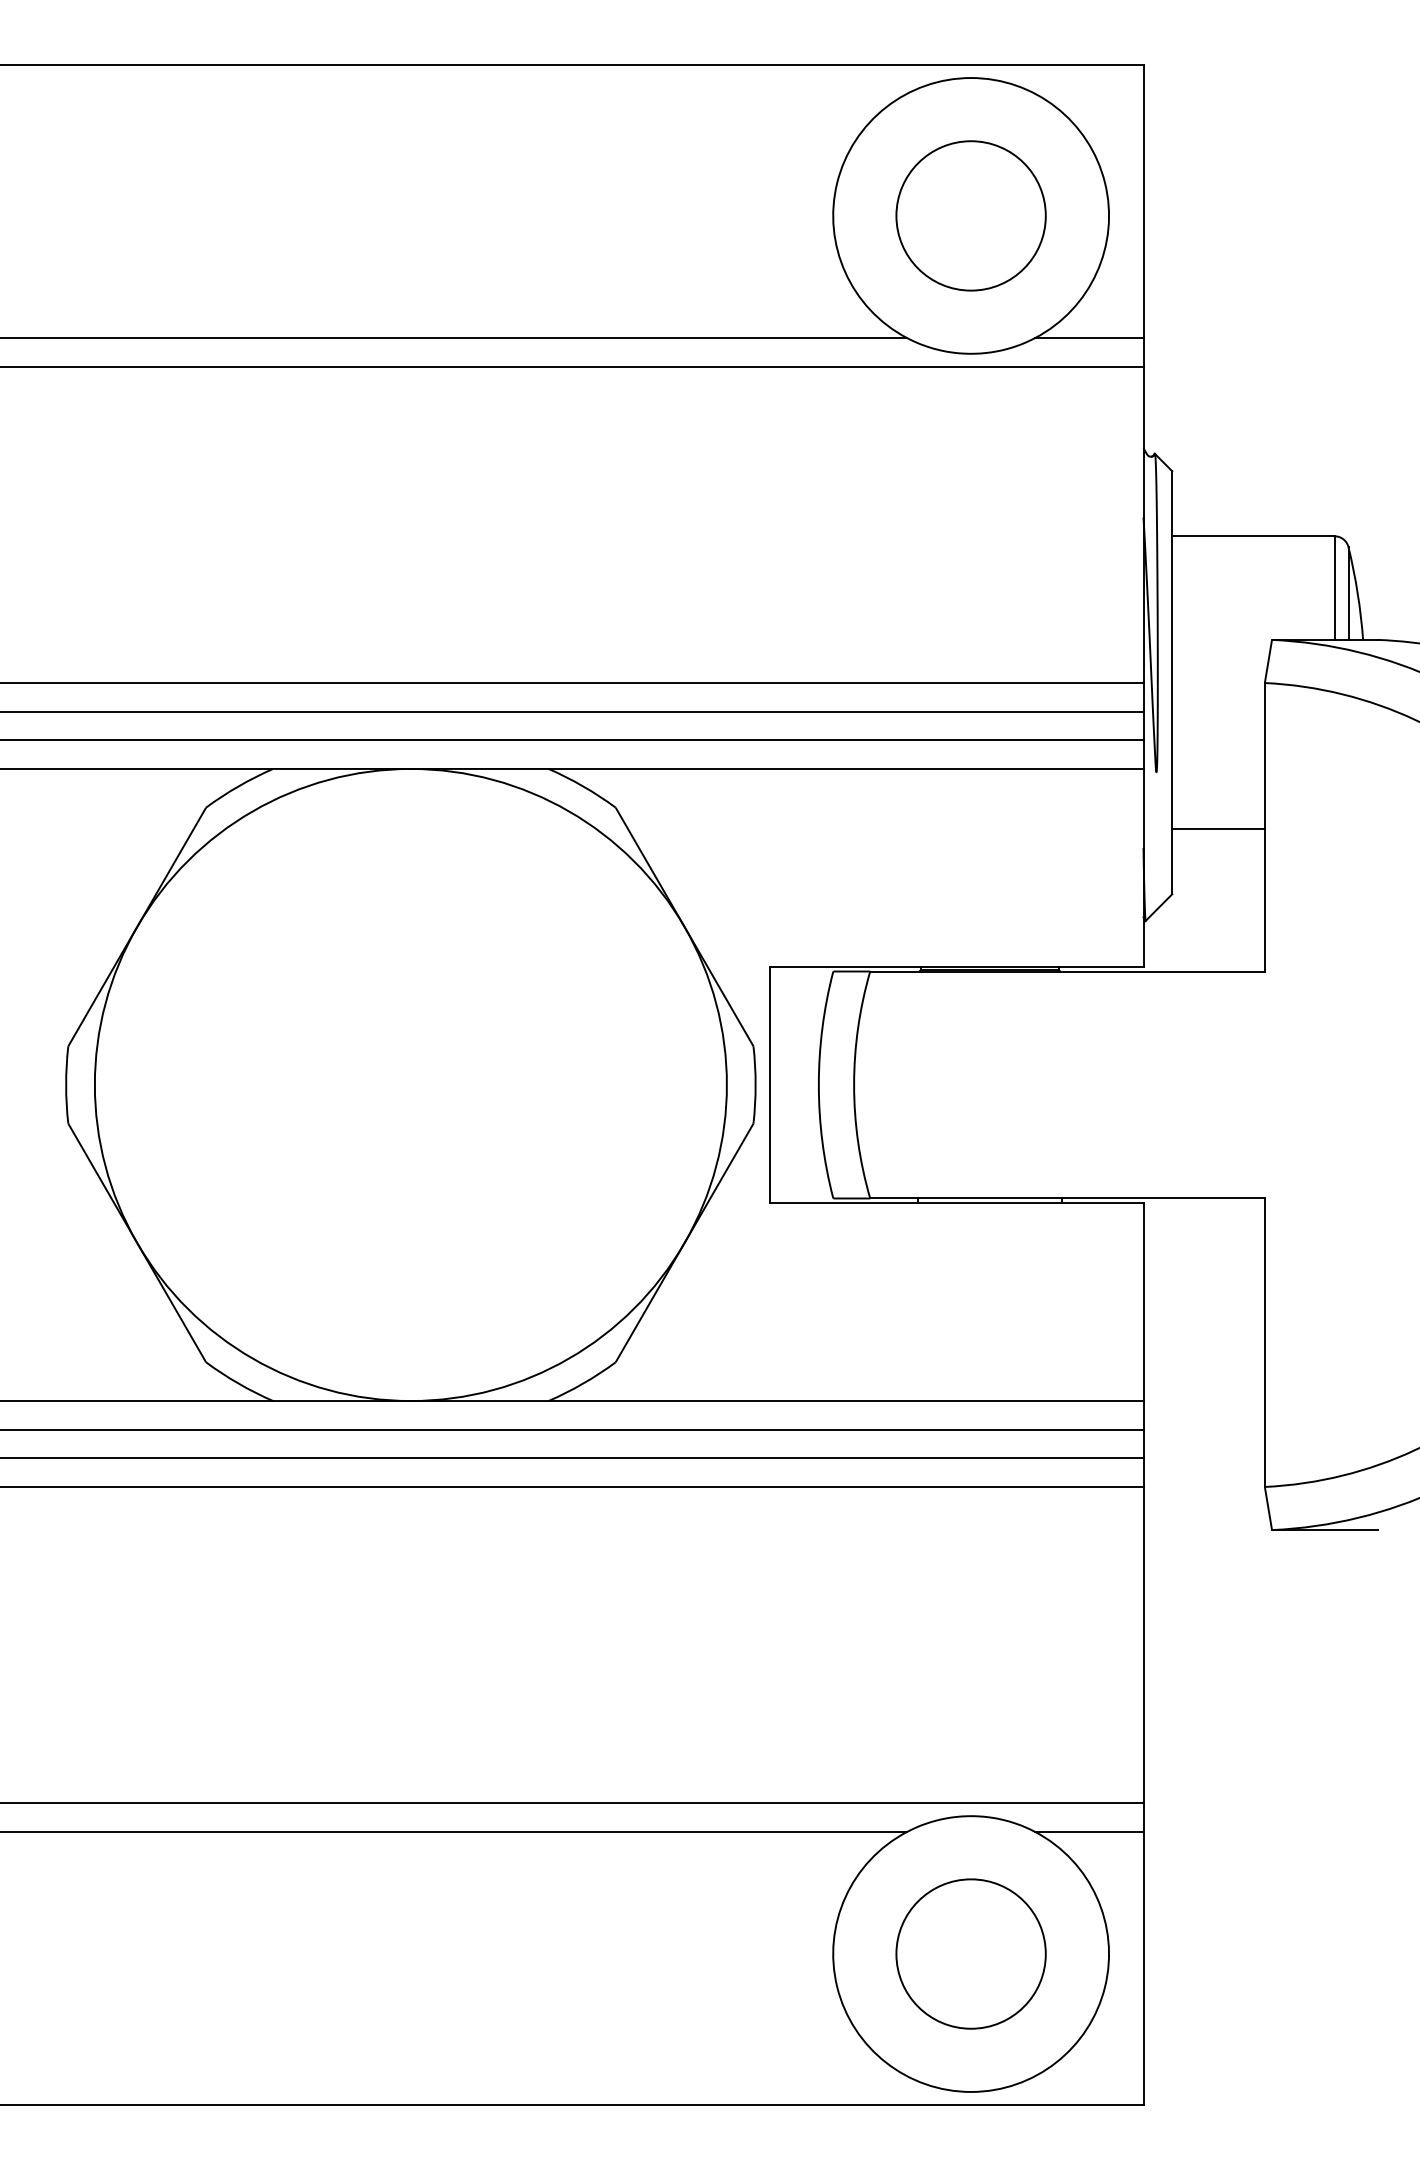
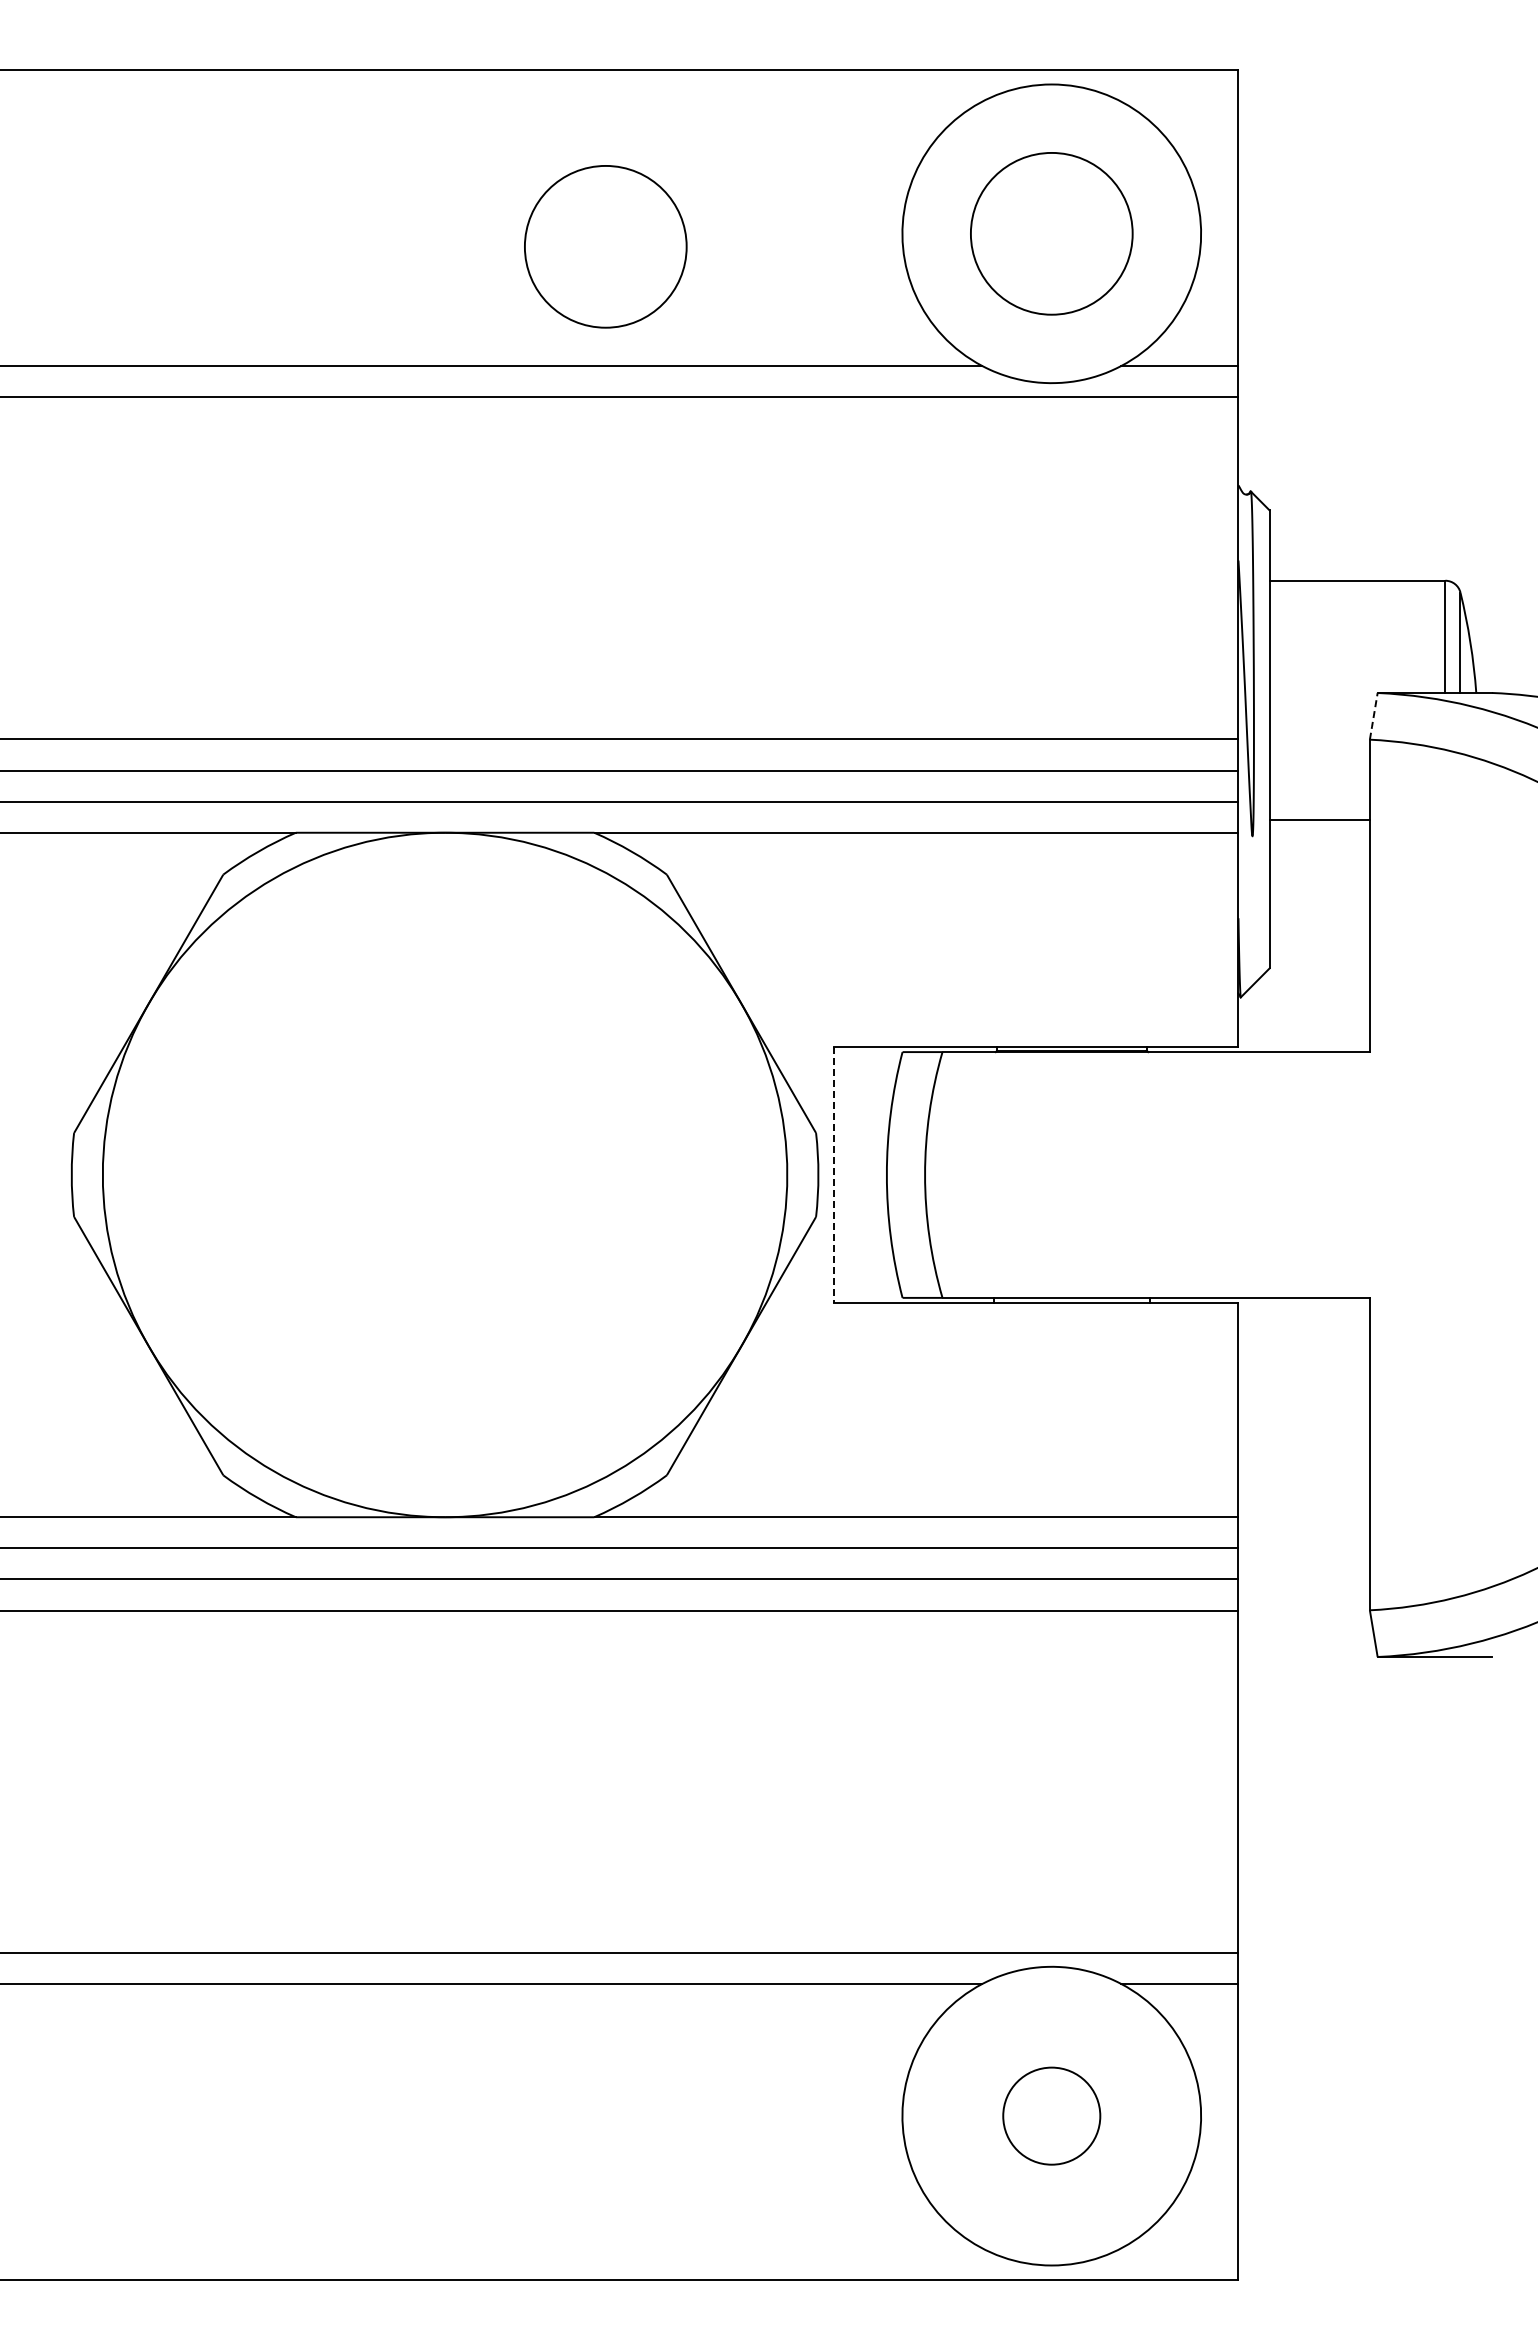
circle: (559, 227) -> (605, 246), added
line: (1268, 661) -> (1373, 716), solid -> dashed
line: (1218, 829) -> (1319, 820), moved
line: (769, 1085) -> (833, 1175), solid -> dashed
circle: (970, 1954) -> (1051, 2116), size x0.6

